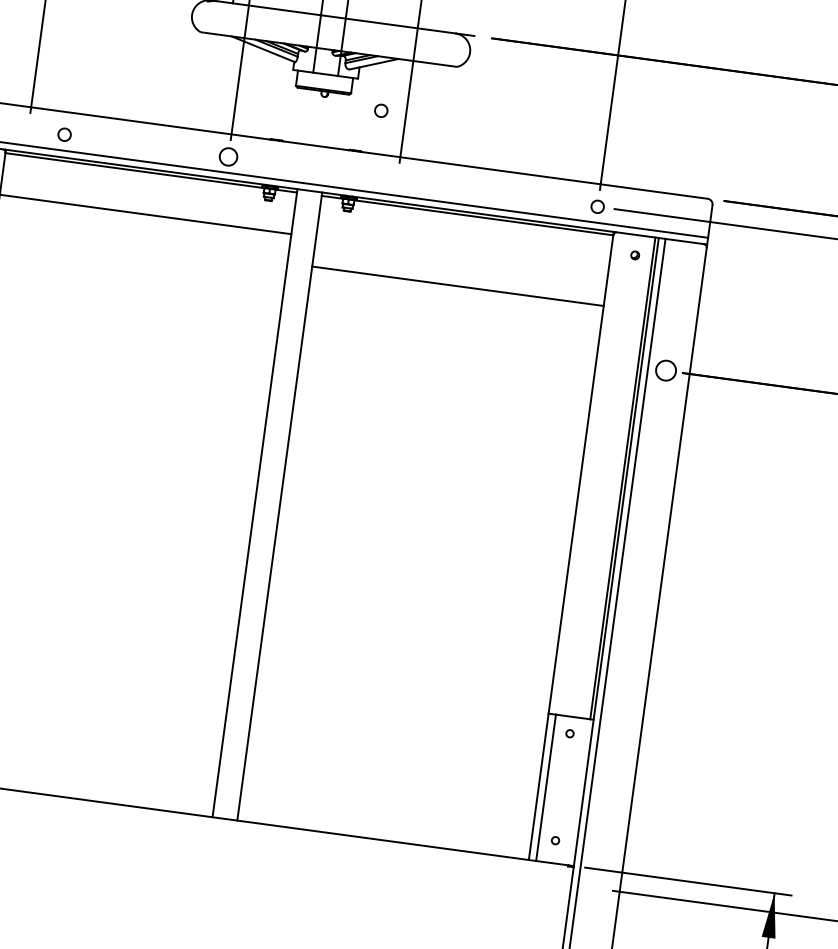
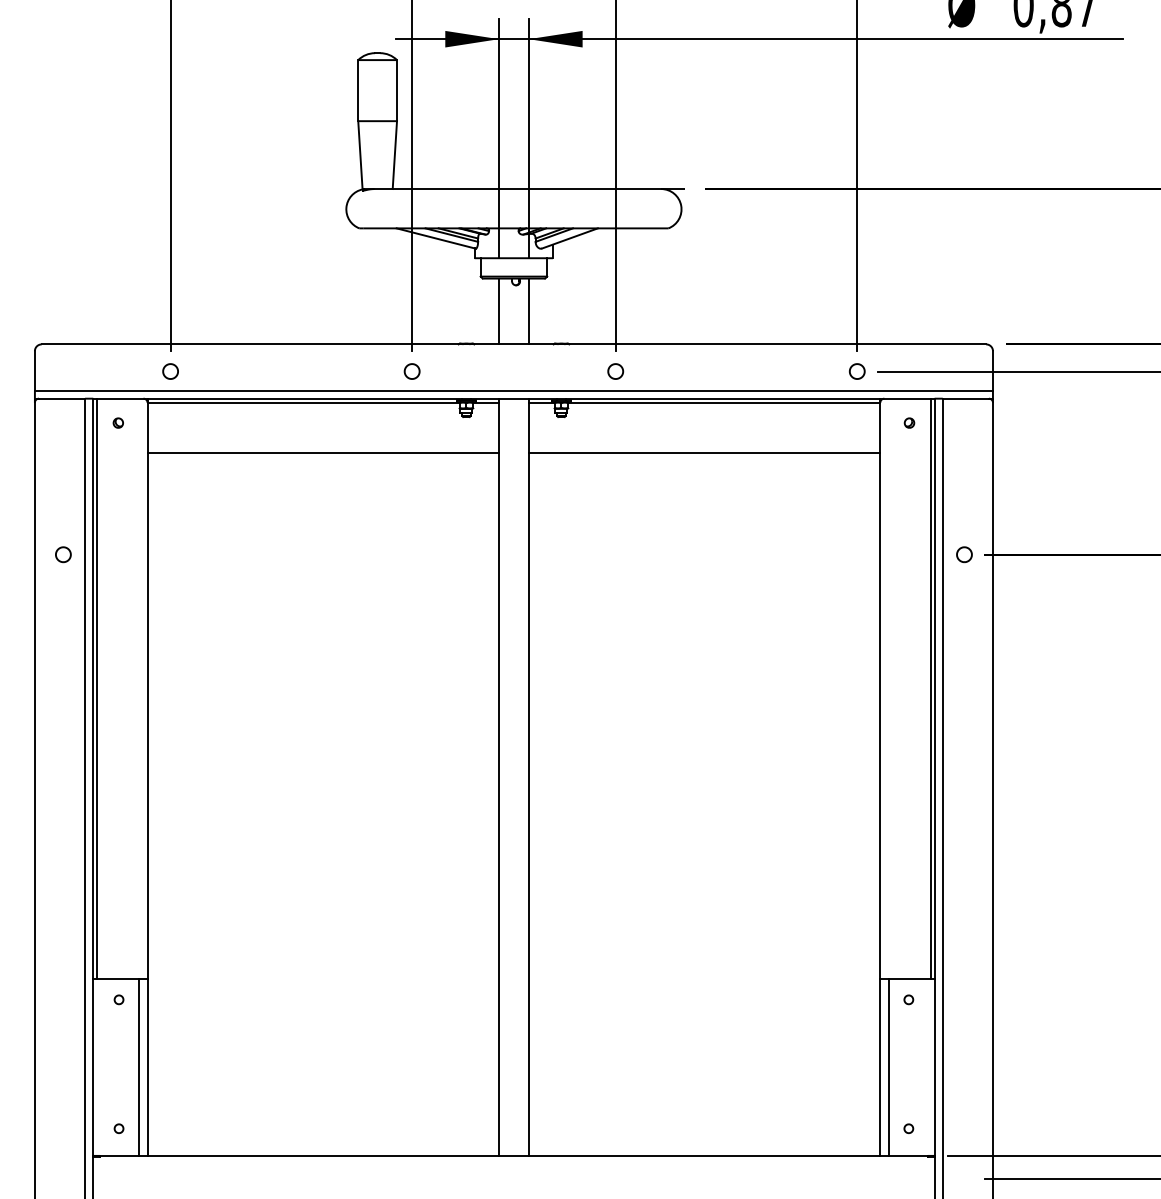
part: (381, 110) -> (615, 371), moved
line: (307, 116) -> (499, 311), added
line: (331, 120) -> (528, 311), added
part: (64, 134) -> (170, 371), moved
part: (227, 156) -> (411, 371), size x0.71
line: (457, 285) -> (704, 452), moved
part: (666, 370) -> (964, 554), size x0.62

